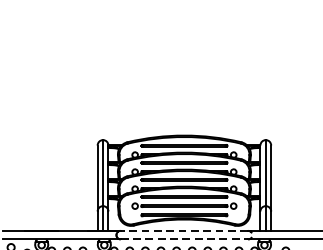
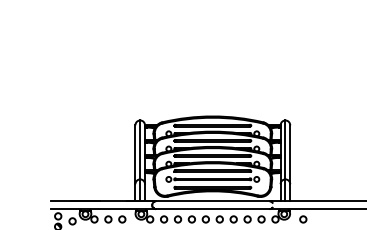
line: (184, 230) -> (212, 201), dashed -> solid
line: (184, 239) -> (212, 209), dashed -> solid

